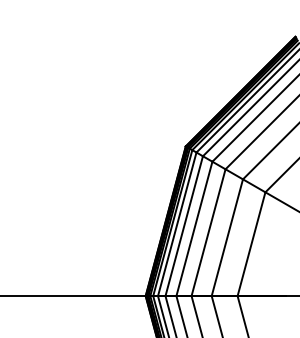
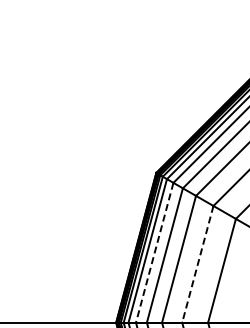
line: (184, 226) -> (155, 253), solid -> dashed
line: (227, 238) -> (198, 265), solid -> dashed

